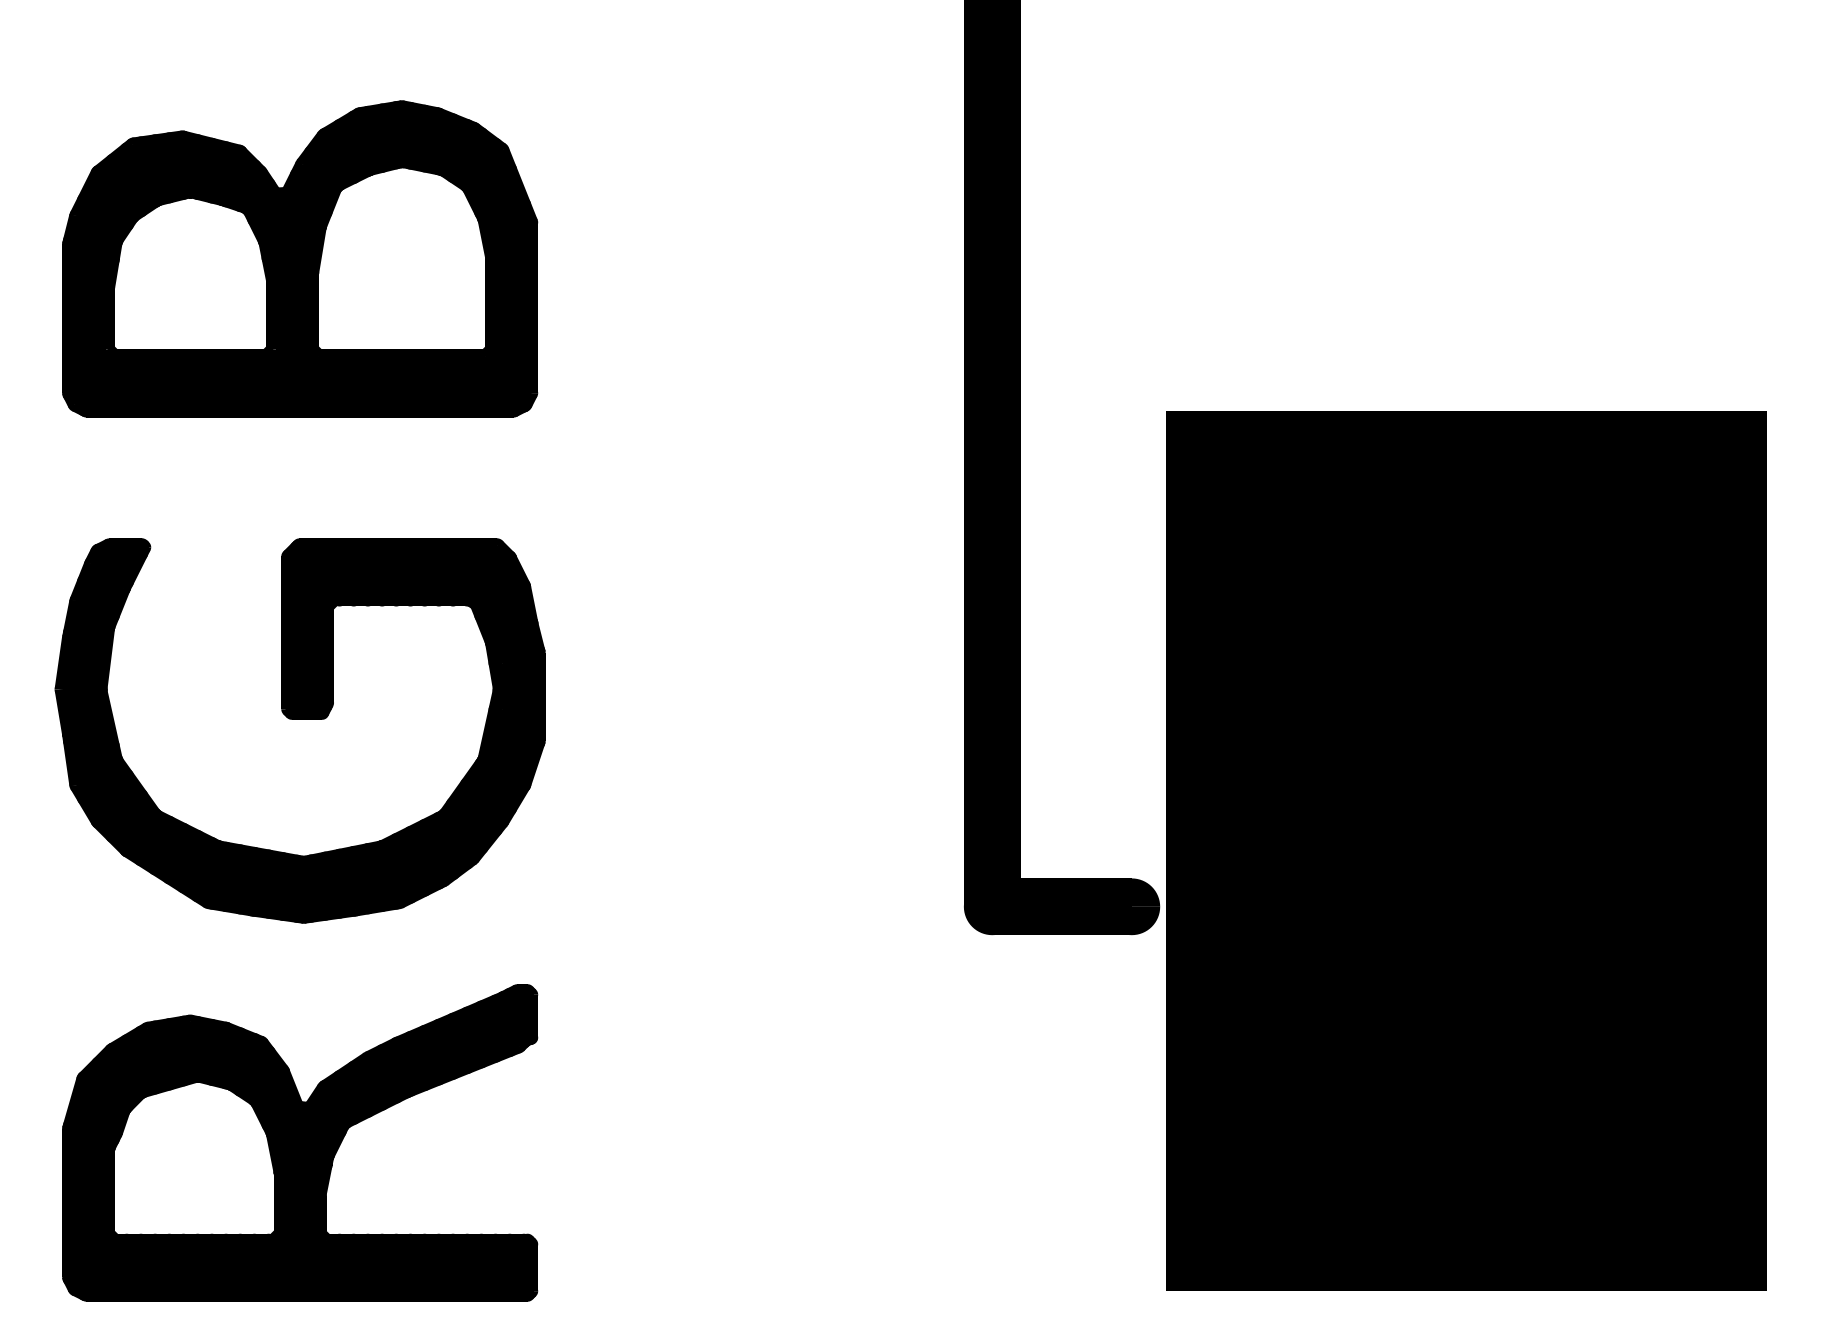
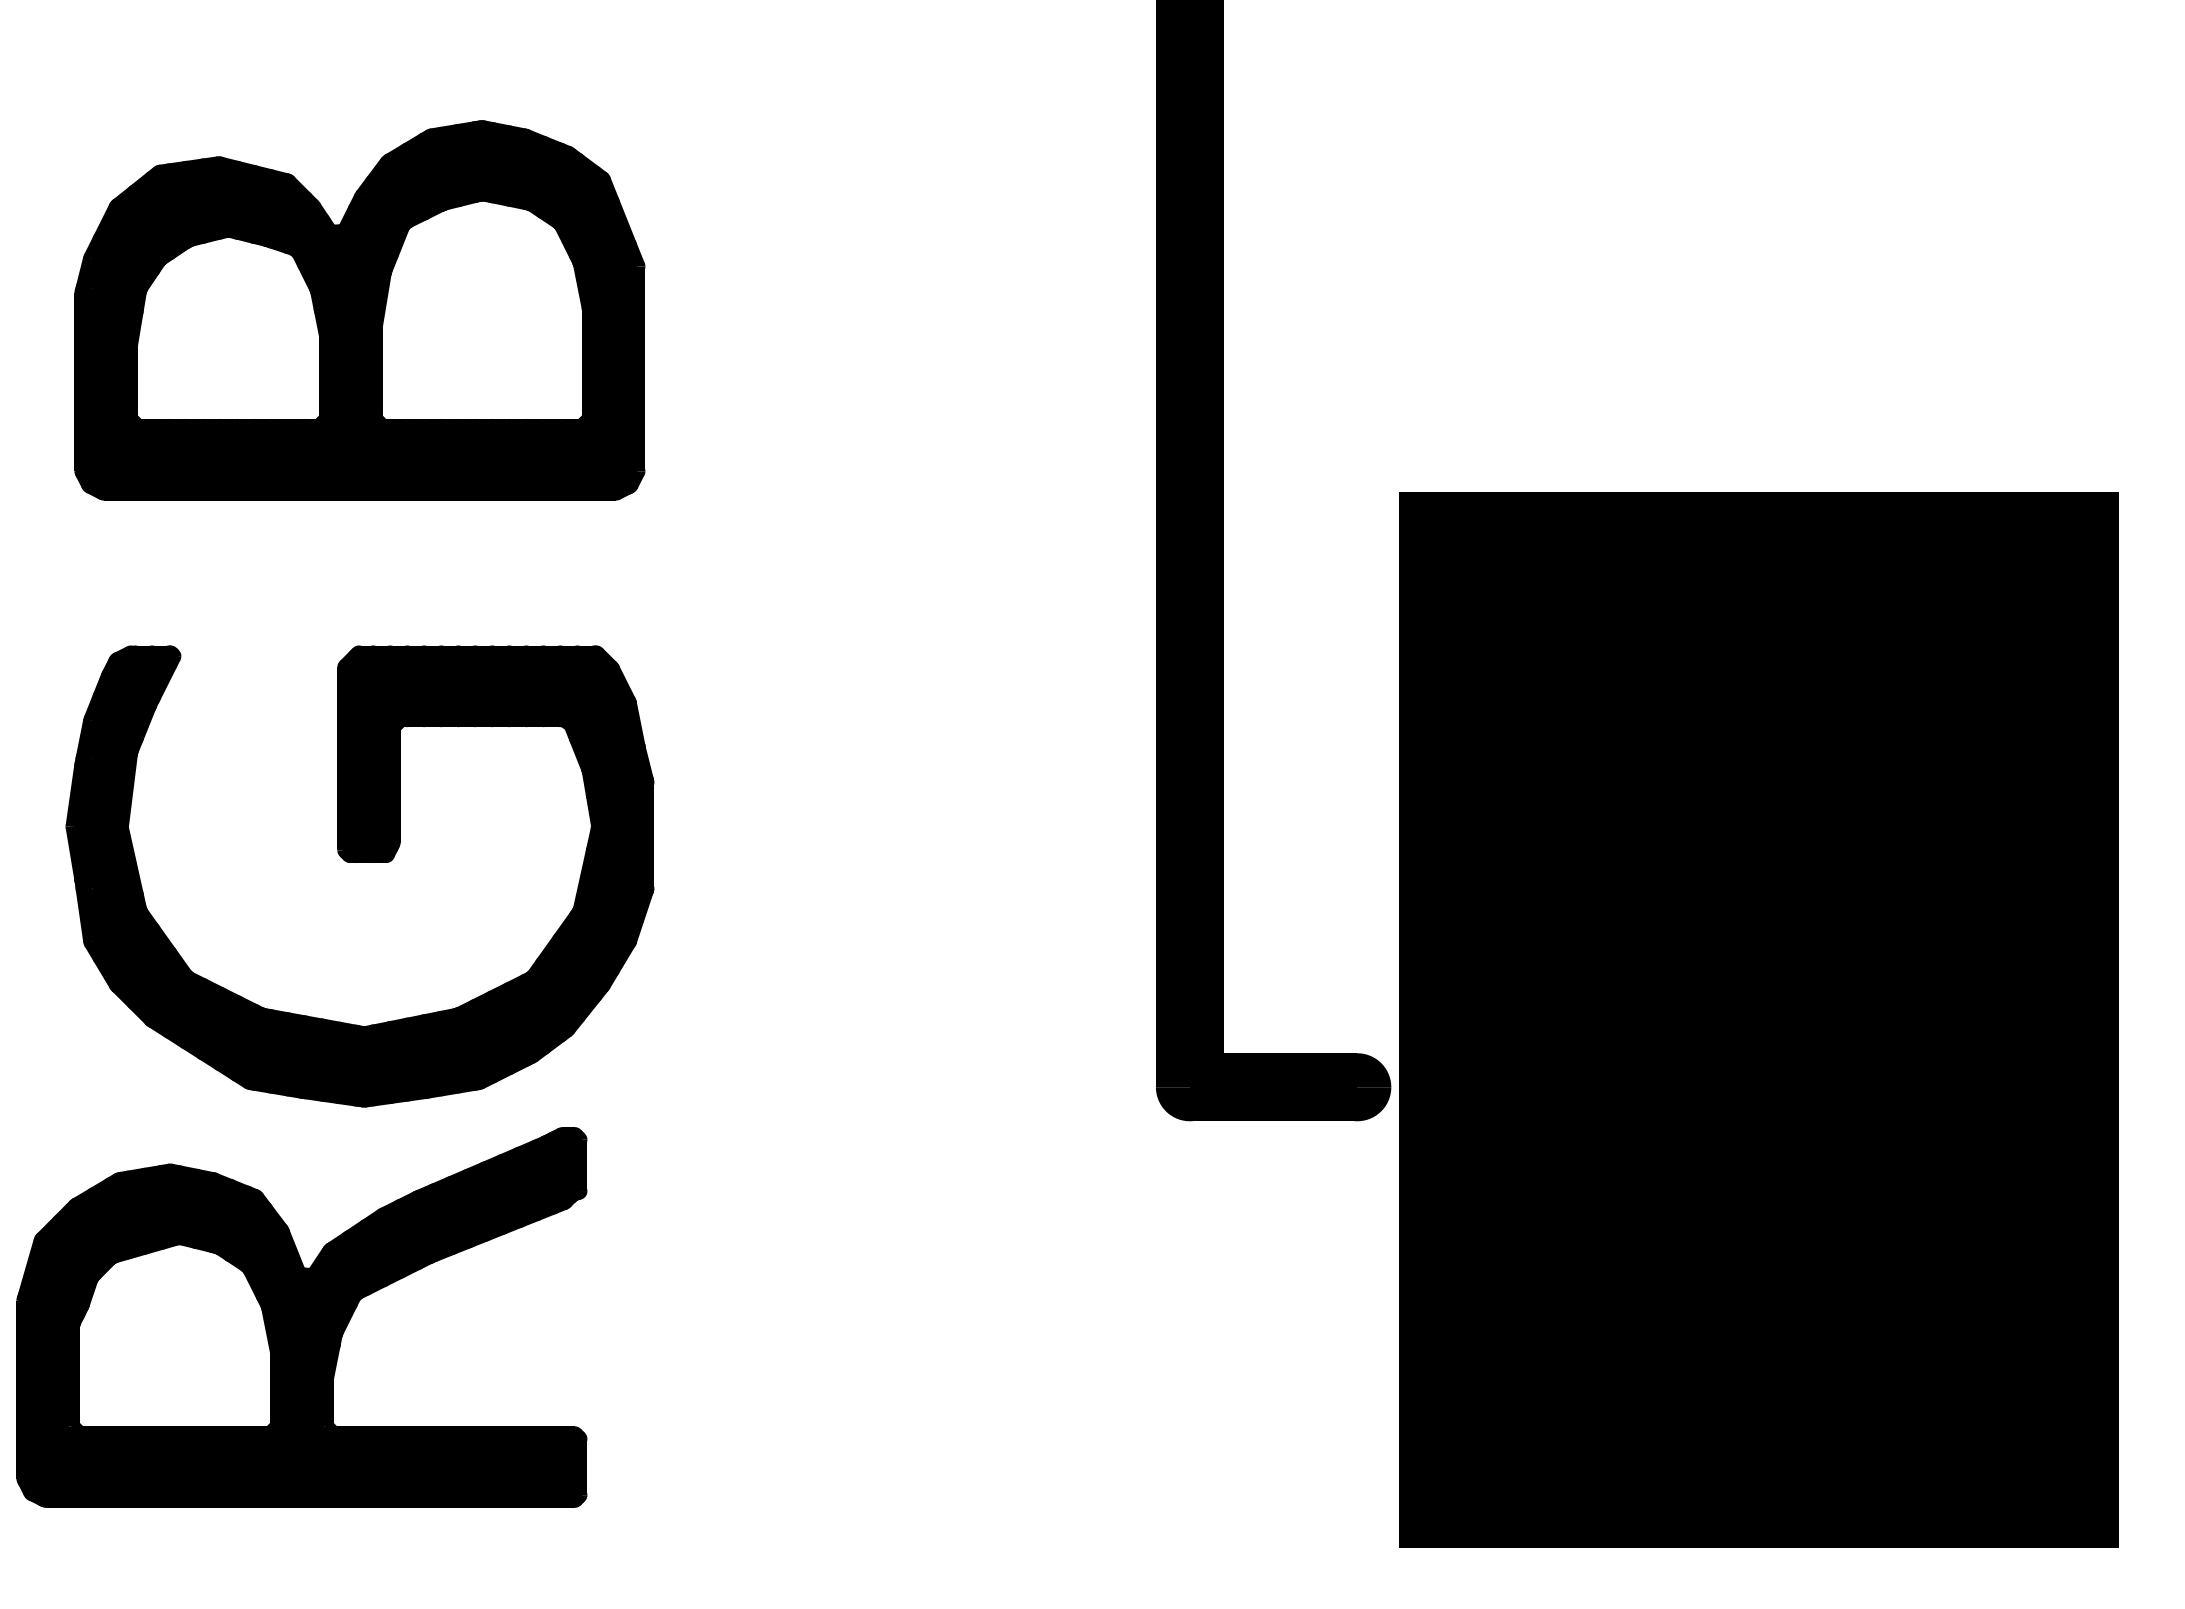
part: (299, 1142) -> (301, 1317), moved

